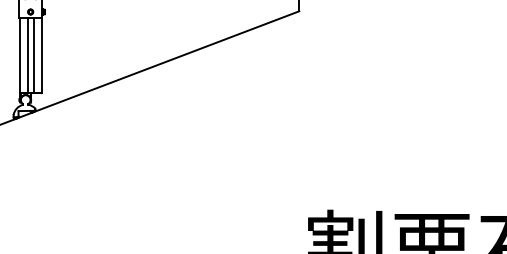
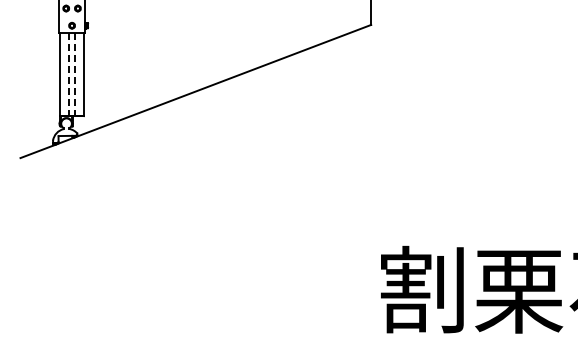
line: (27, 55) -> (68, 74), solid -> dashed
line: (33, 55) -> (75, 74), solid -> dashed

